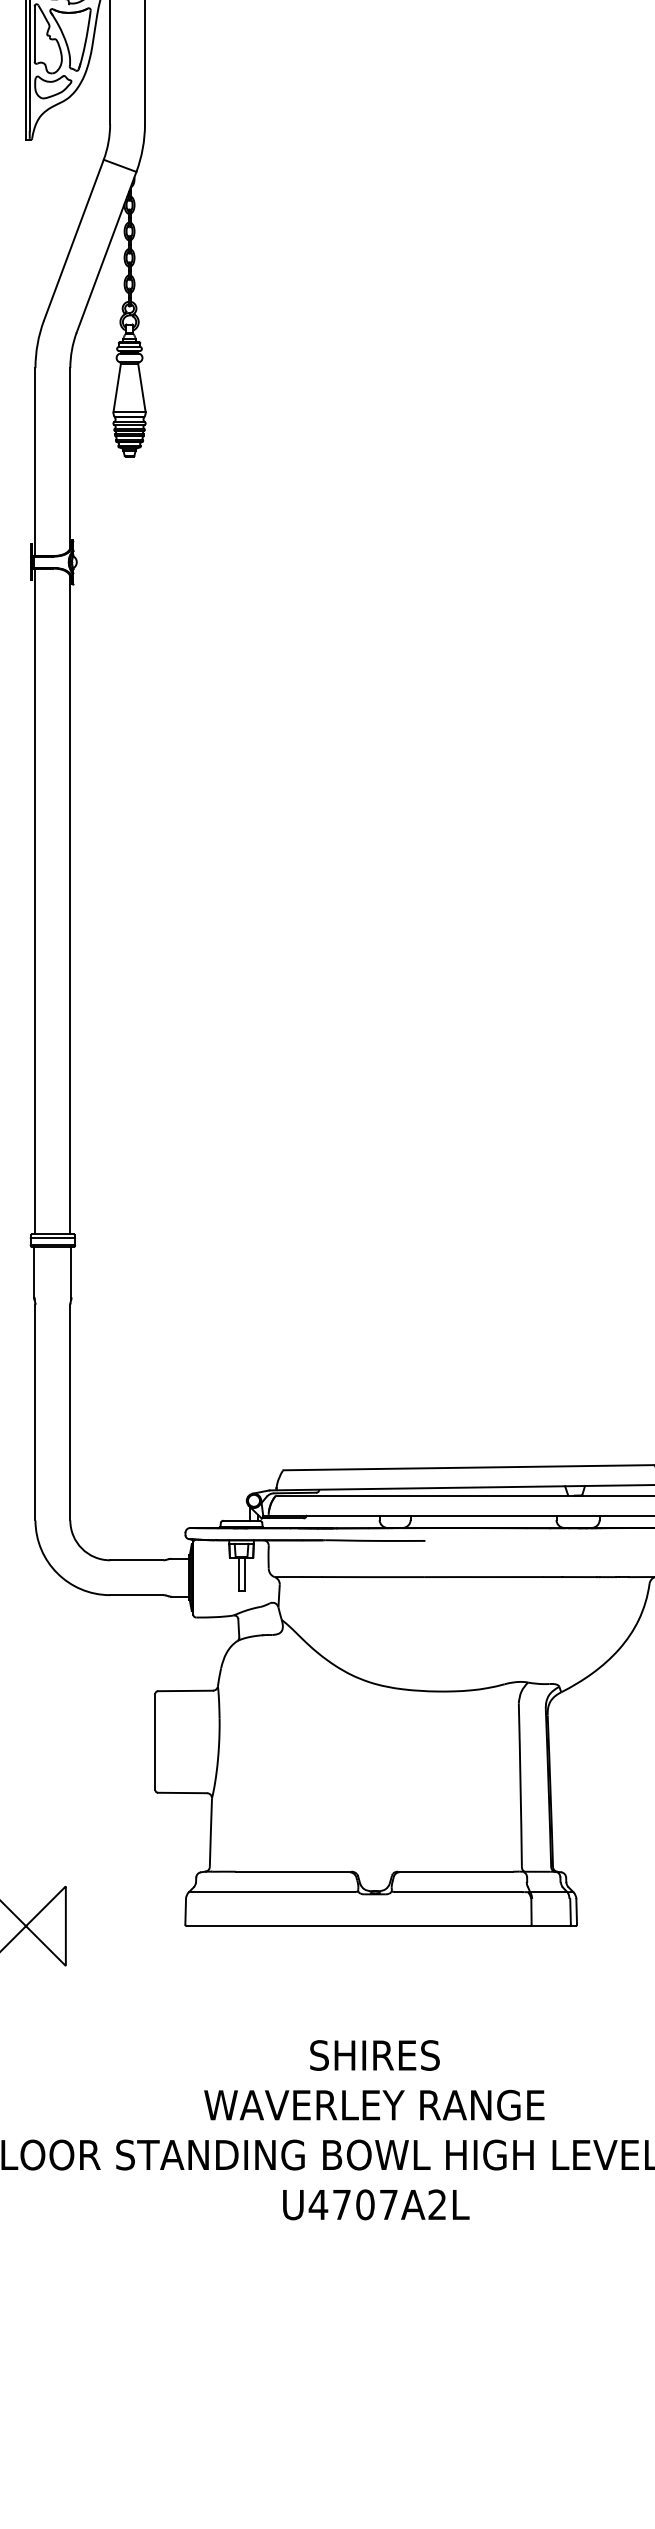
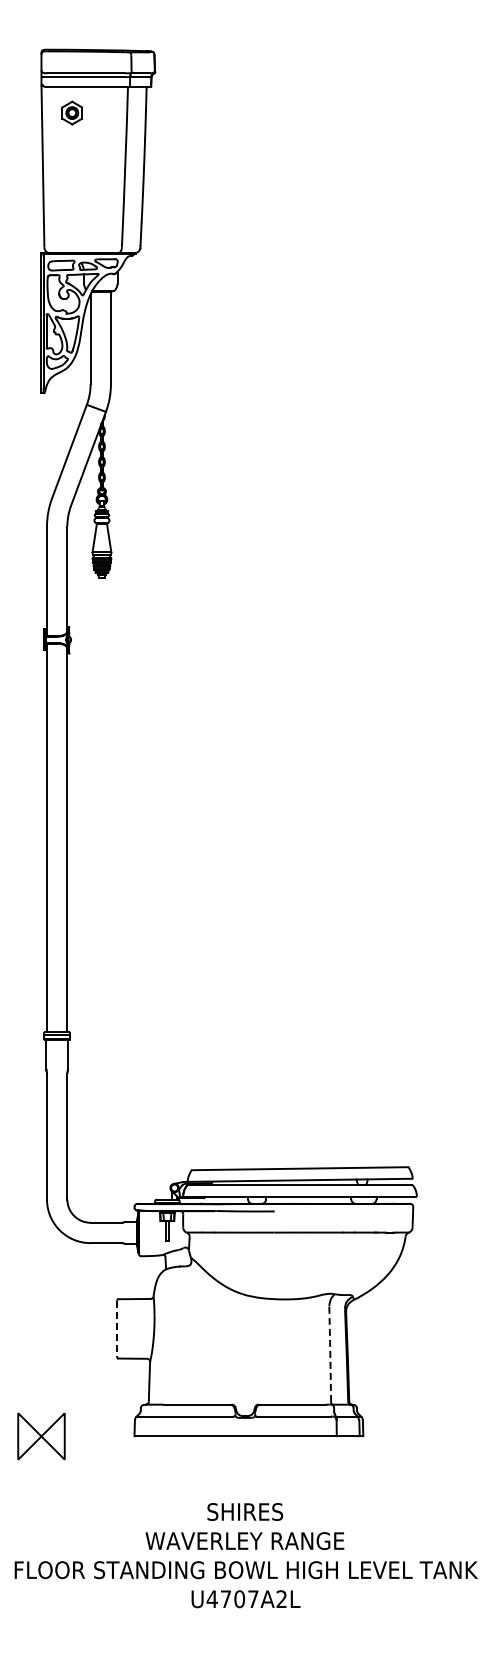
line: (156, 1743) -> (117, 1329), solid -> dashed
arc: (520, 1785) -> (330, 1354), solid -> dashed

